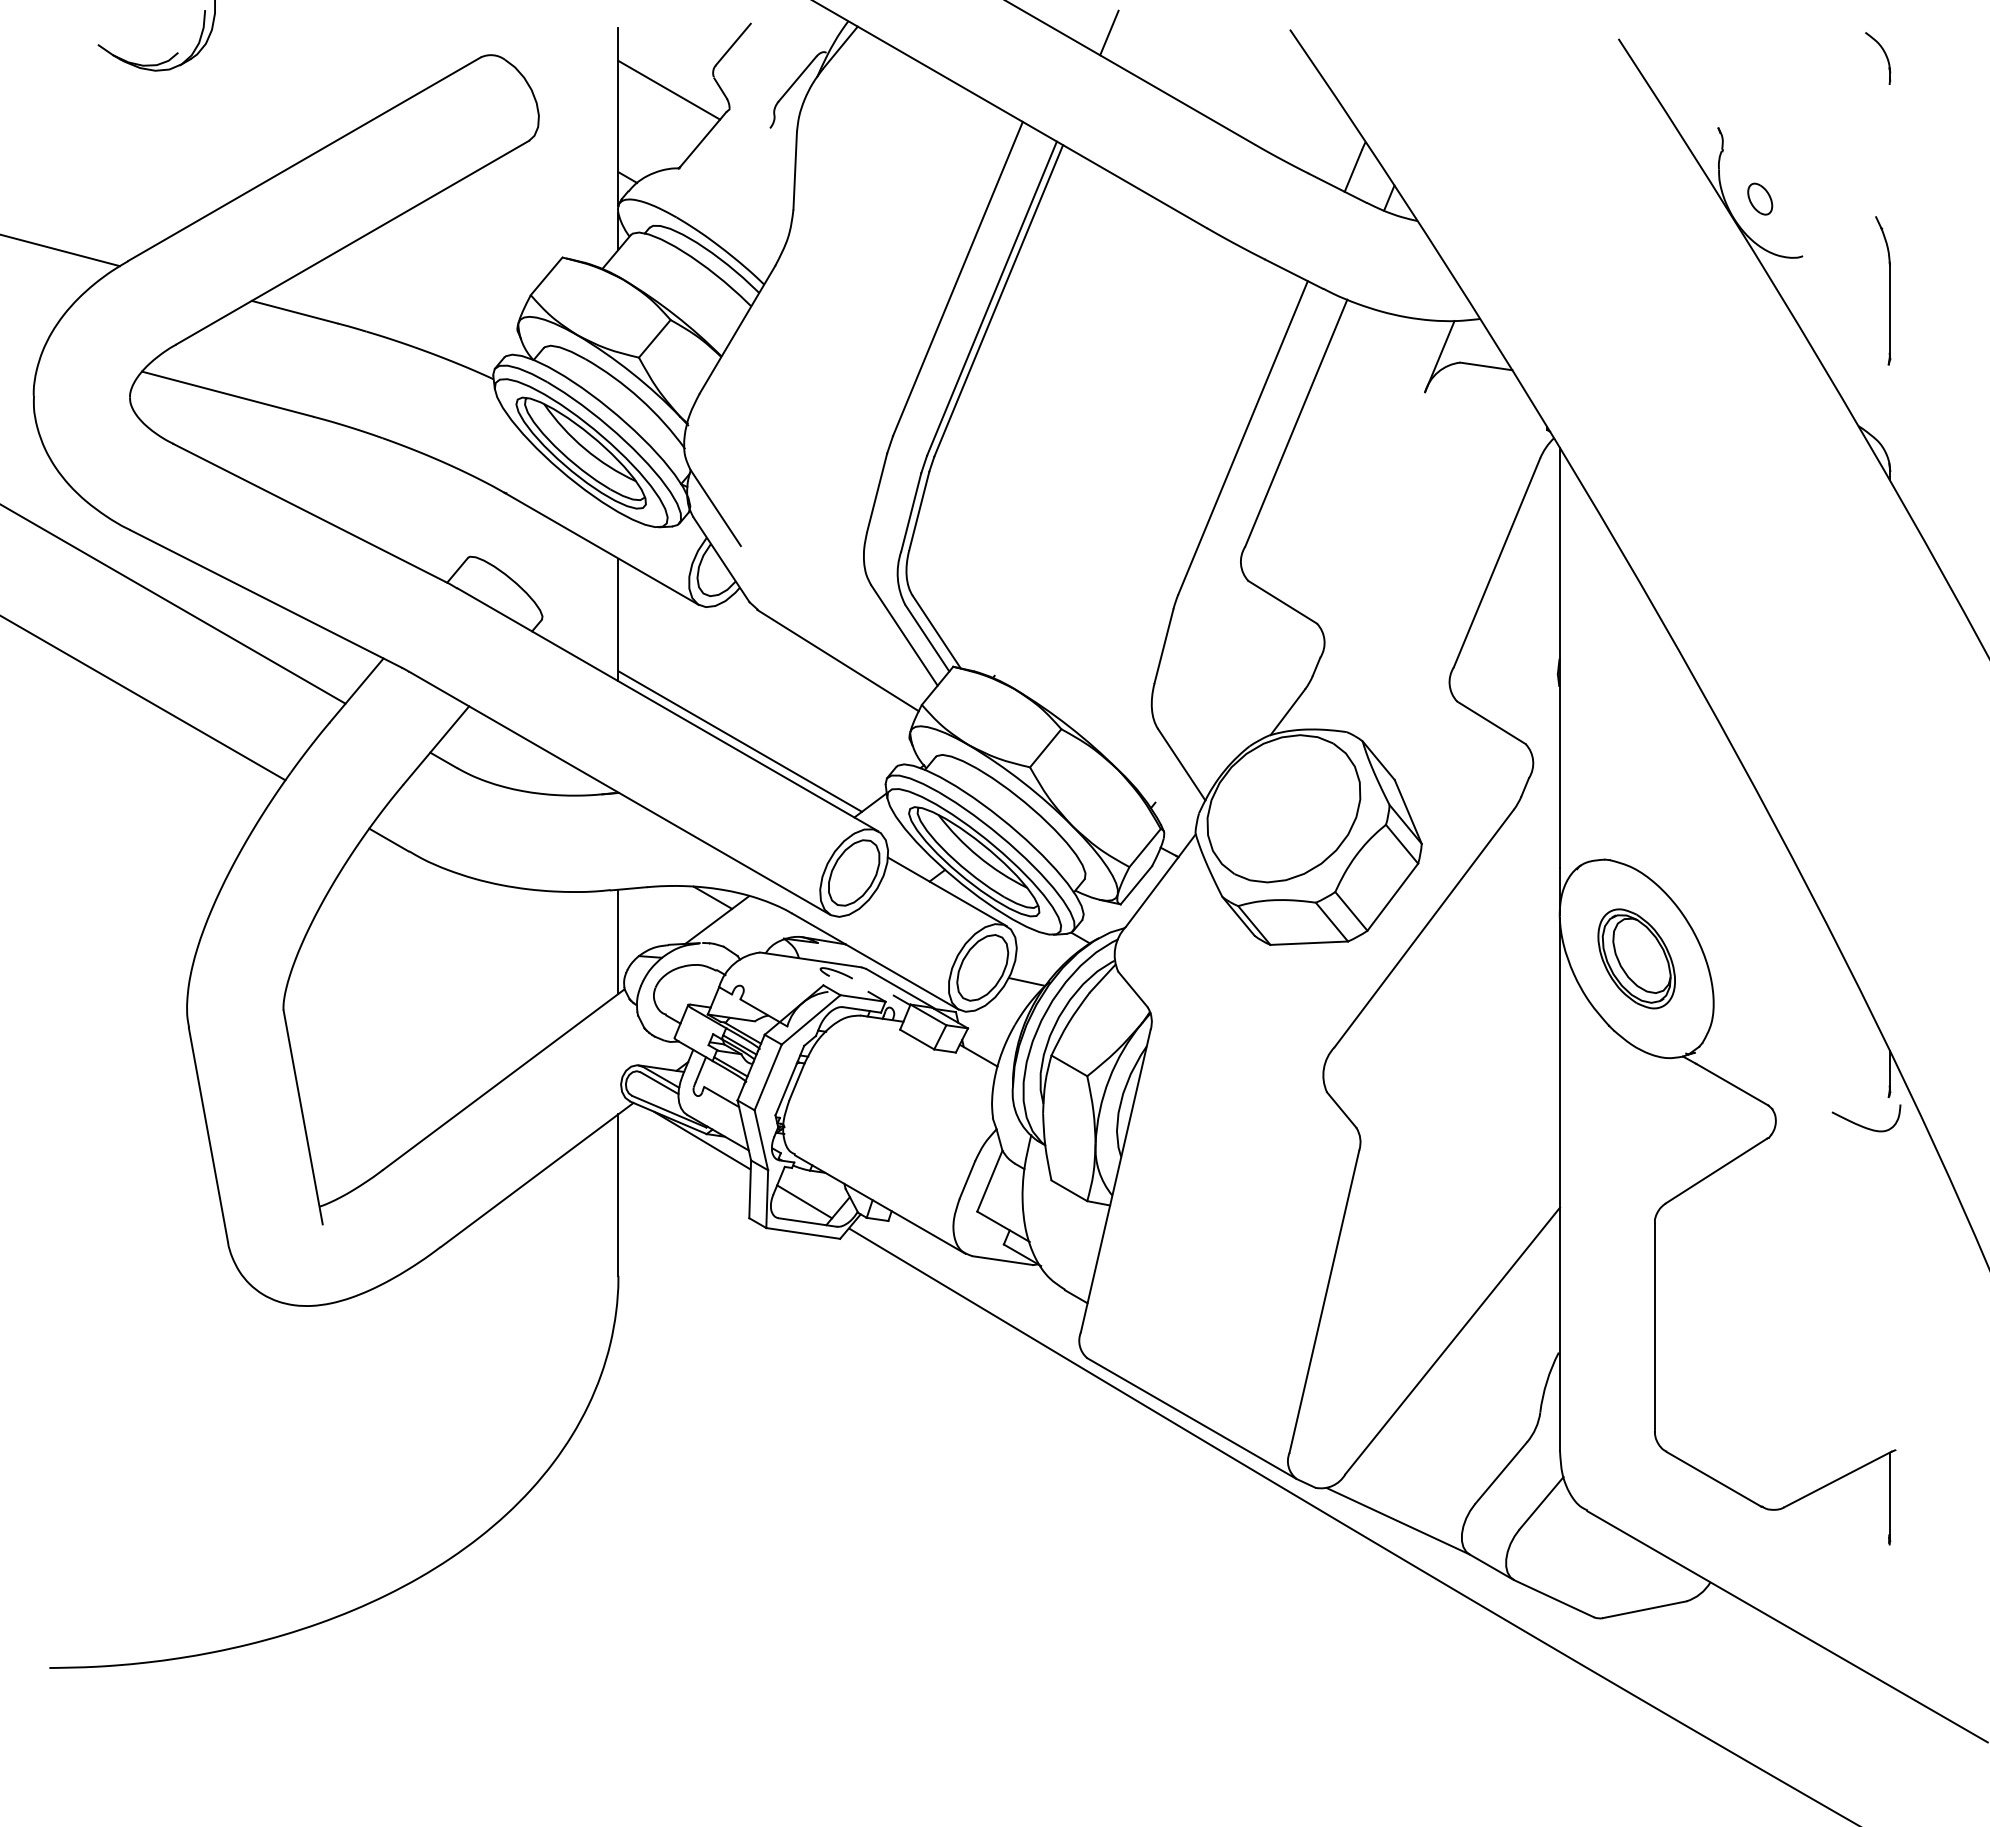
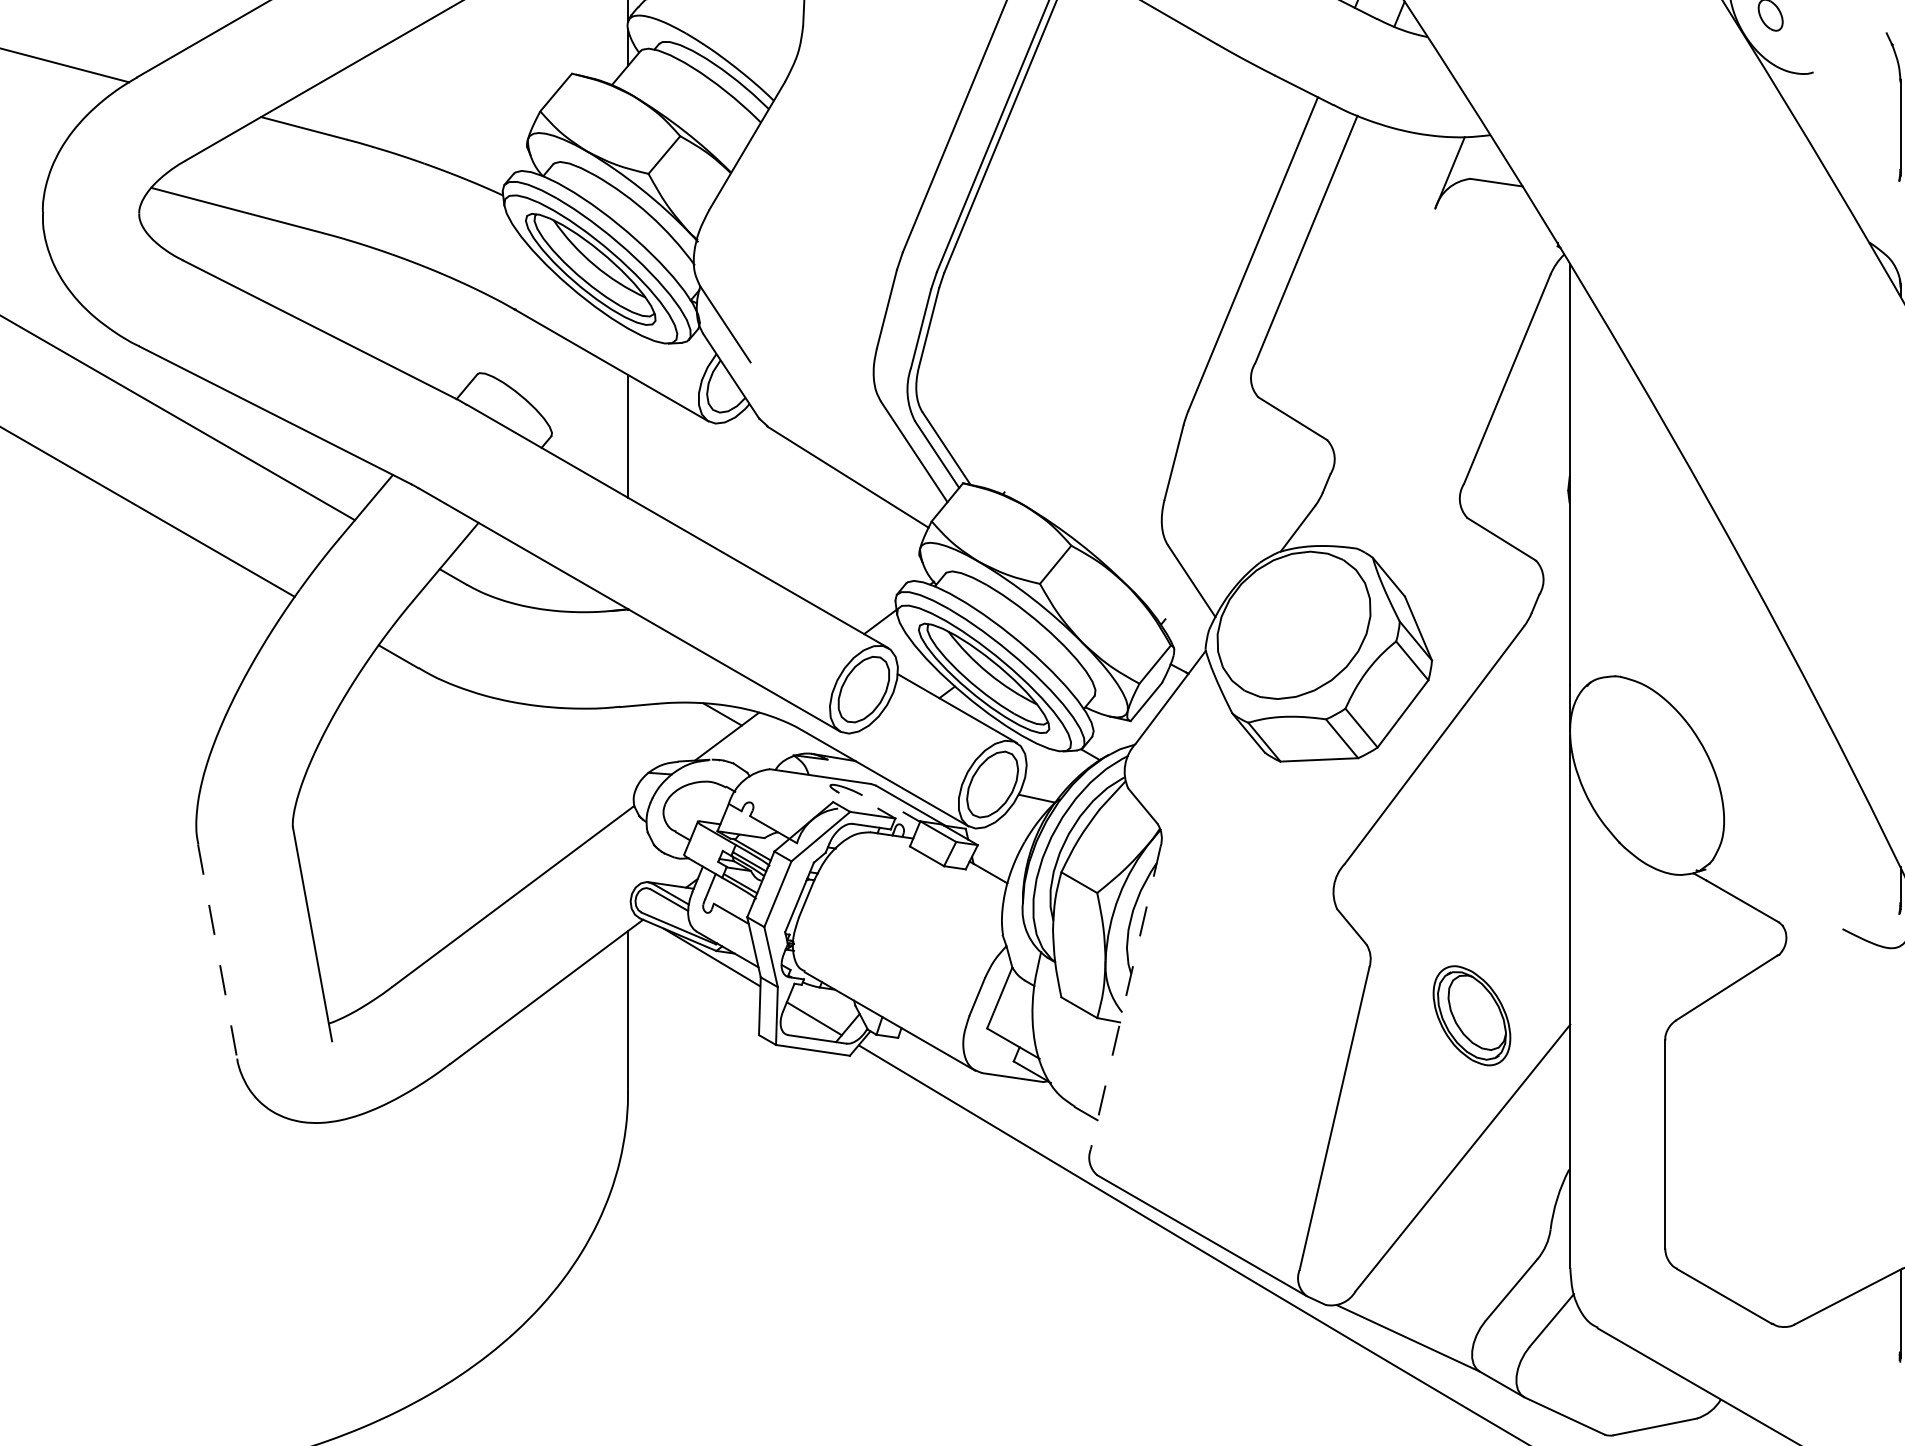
line: (739, 741) -> (749, 558), removed
line: (618, 941) -> (628, 758), removed
part: (1636, 958) -> (1471, 1015), moved
line: (208, 1134) -> (217, 951), solid -> dashed
line: (1115, 1181) -> (1125, 998), solid -> dashed

